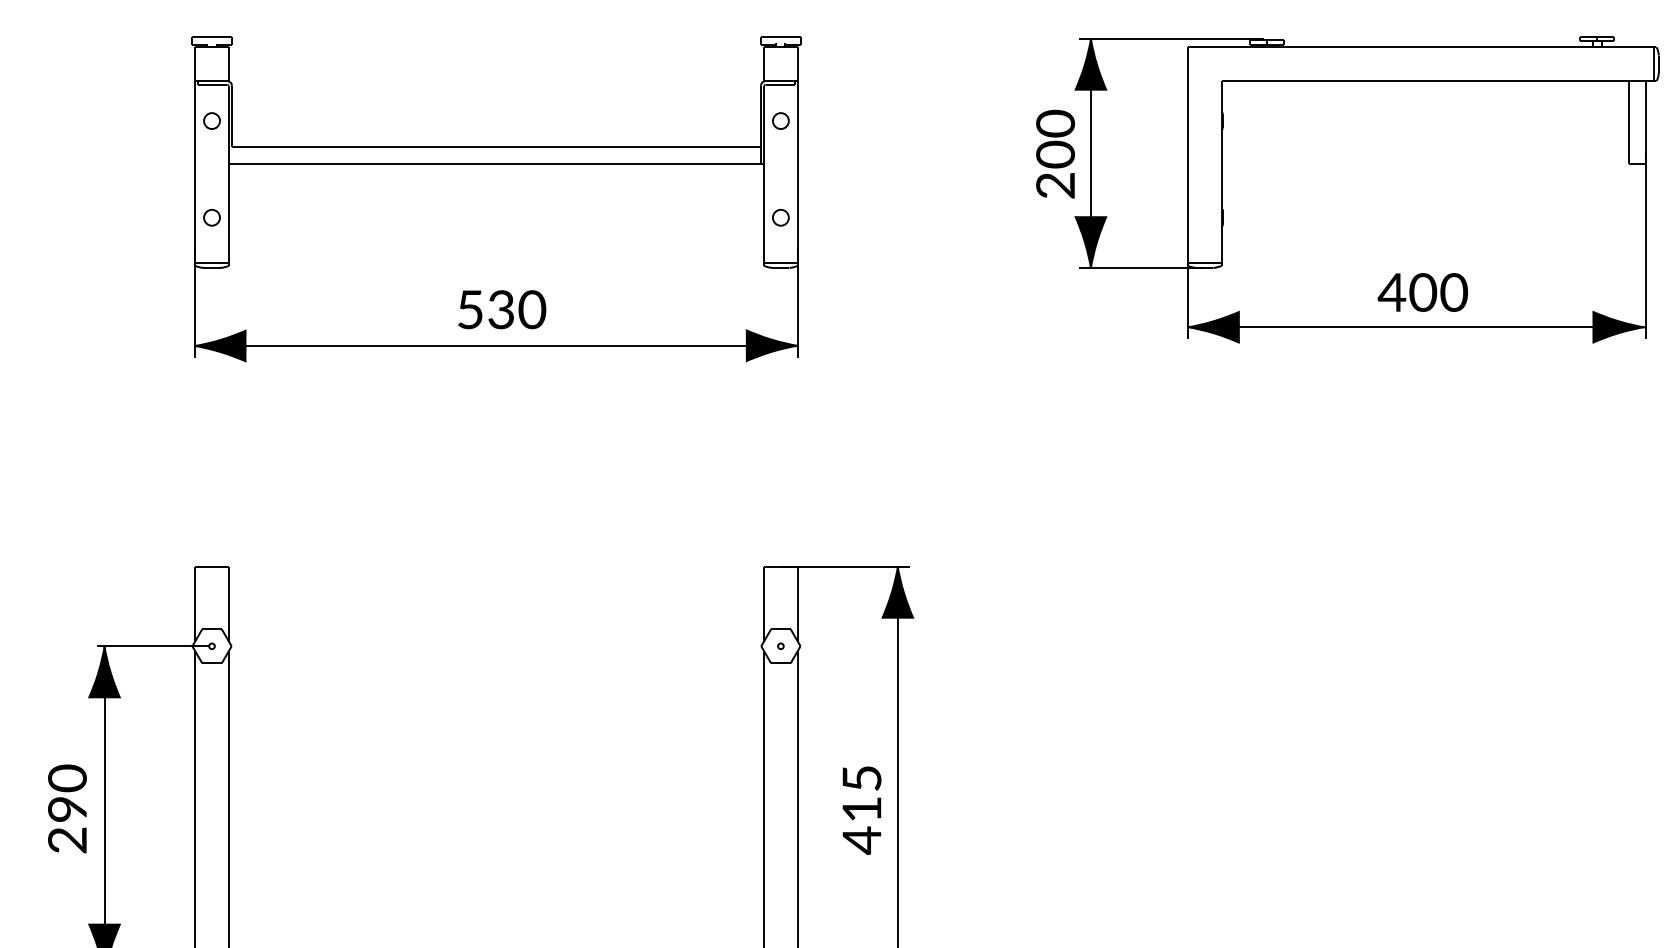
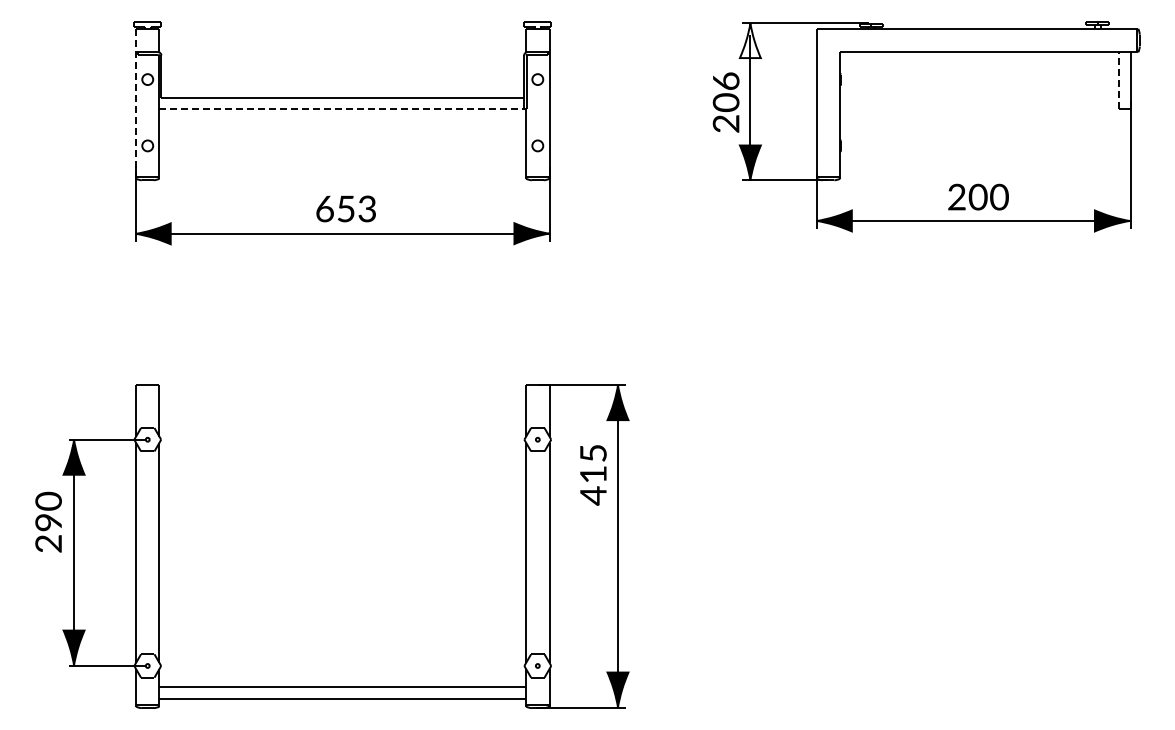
fill: (1089, 64) -> (749, 40), removed
text: (1054, 122) -> (725, 80), 200 -> 206
line: (1629, 122) -> (1119, 80), solid -> dashed
line: (195, 155) -> (136, 103), solid -> dashed
line: (496, 164) -> (342, 109), solid -> dashed
text: (1391, 291) -> (956, 196), 400 -> 200
text: (501, 309) -> (346, 208), 530 -> 653
text: (67, 807) -> (48, 521), moved
text: (862, 810) -> (593, 475), moved

